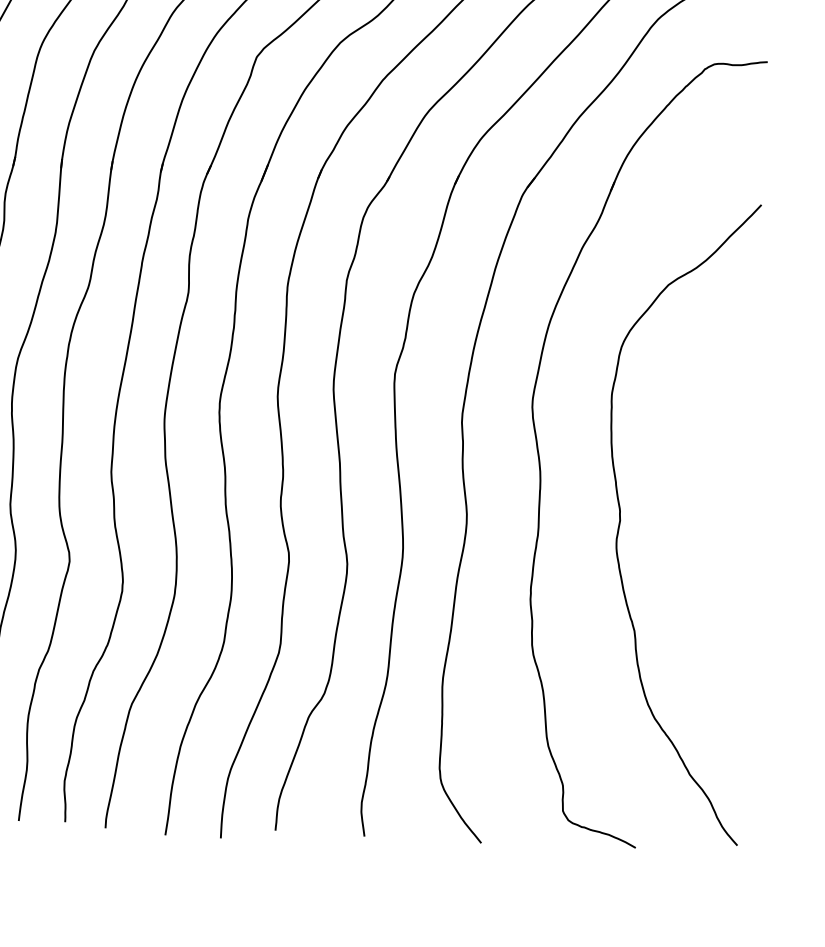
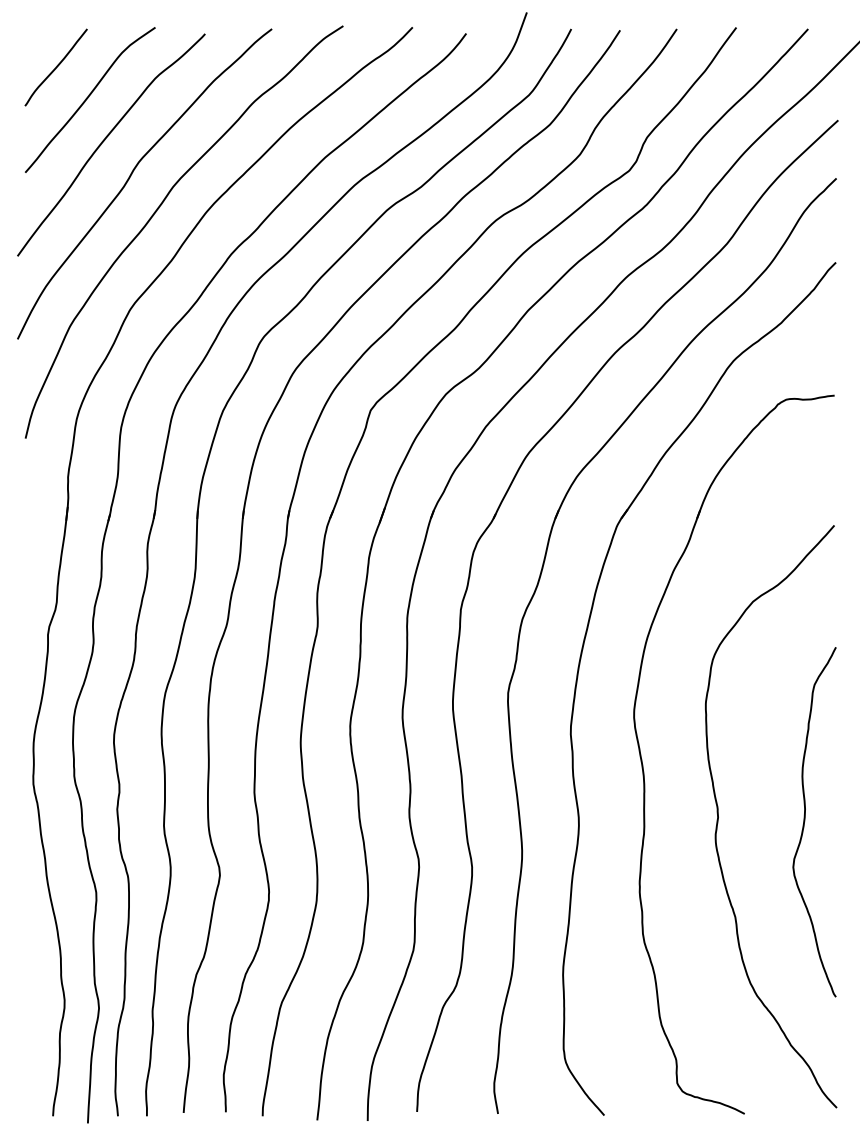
curve: (716, 529) -> (805, 821), added

